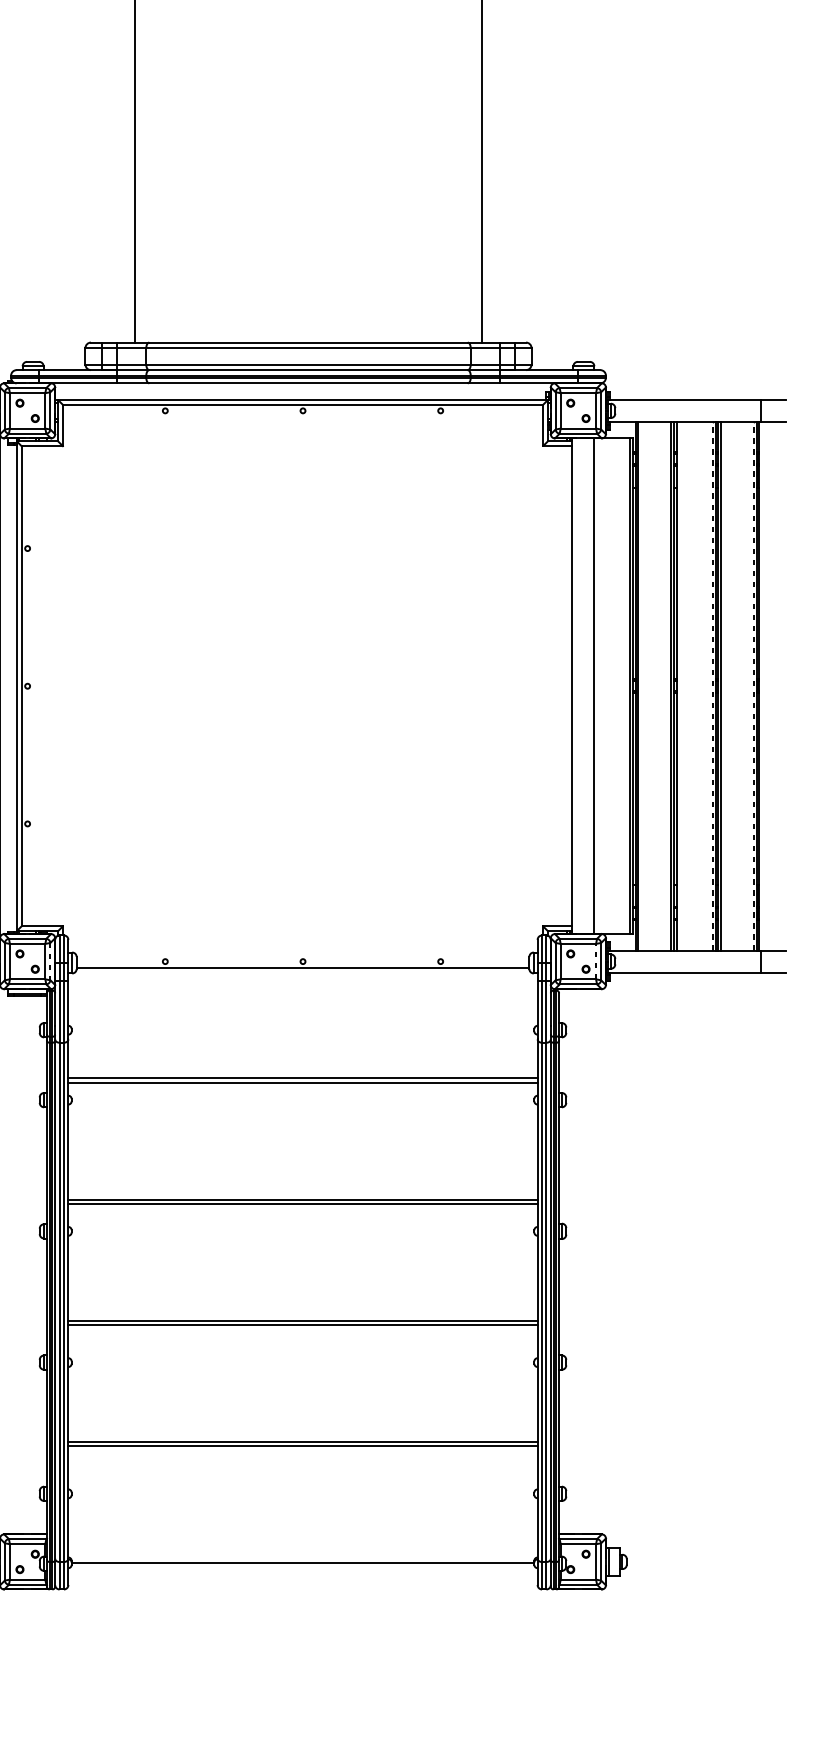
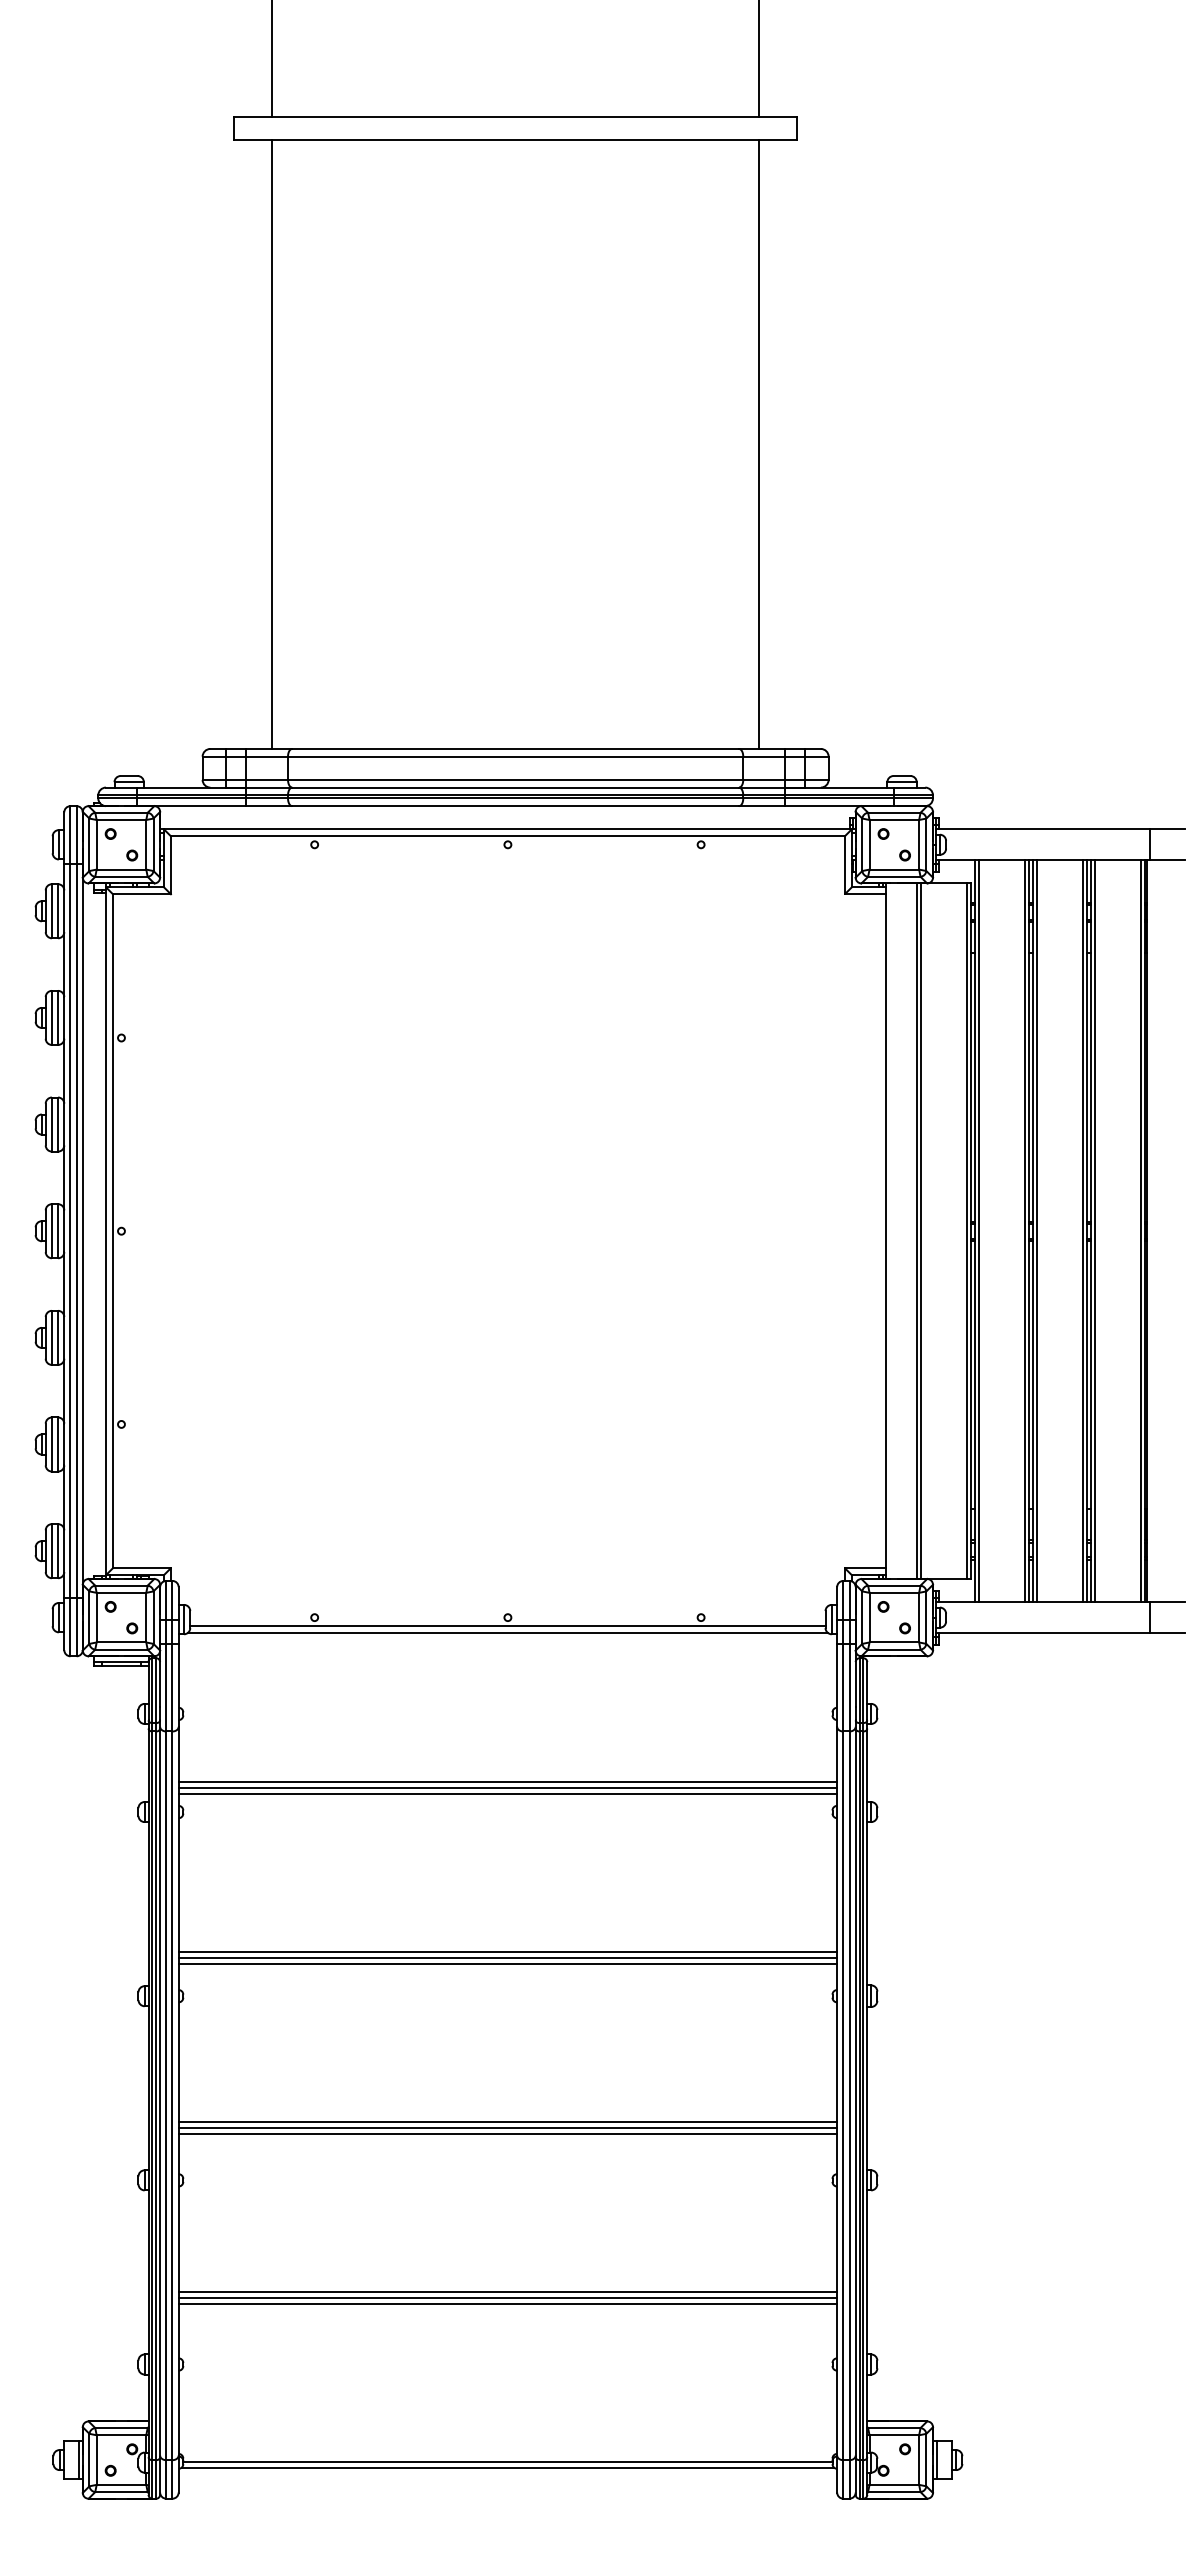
line: (597, 686) -> (920, 1231), added
line: (679, 686) -> (1036, 1231), added
line: (712, 686) -> (1082, 1231), dashed -> solid
line: (753, 686) -> (1140, 1231), dashed -> solid
line: (596, 961) -> (919, 1617), dashed -> solid
line: (50, 962) -> (153, 1618), dashed -> solid
line: (302, 972) -> (507, 1633), added
line: (302, 1086) -> (507, 1793), added
line: (302, 1208) -> (507, 1963), added
line: (302, 1329) -> (507, 2133), added
line: (302, 1450) -> (507, 2303), added
line: (302, 1567) -> (507, 2467), added

